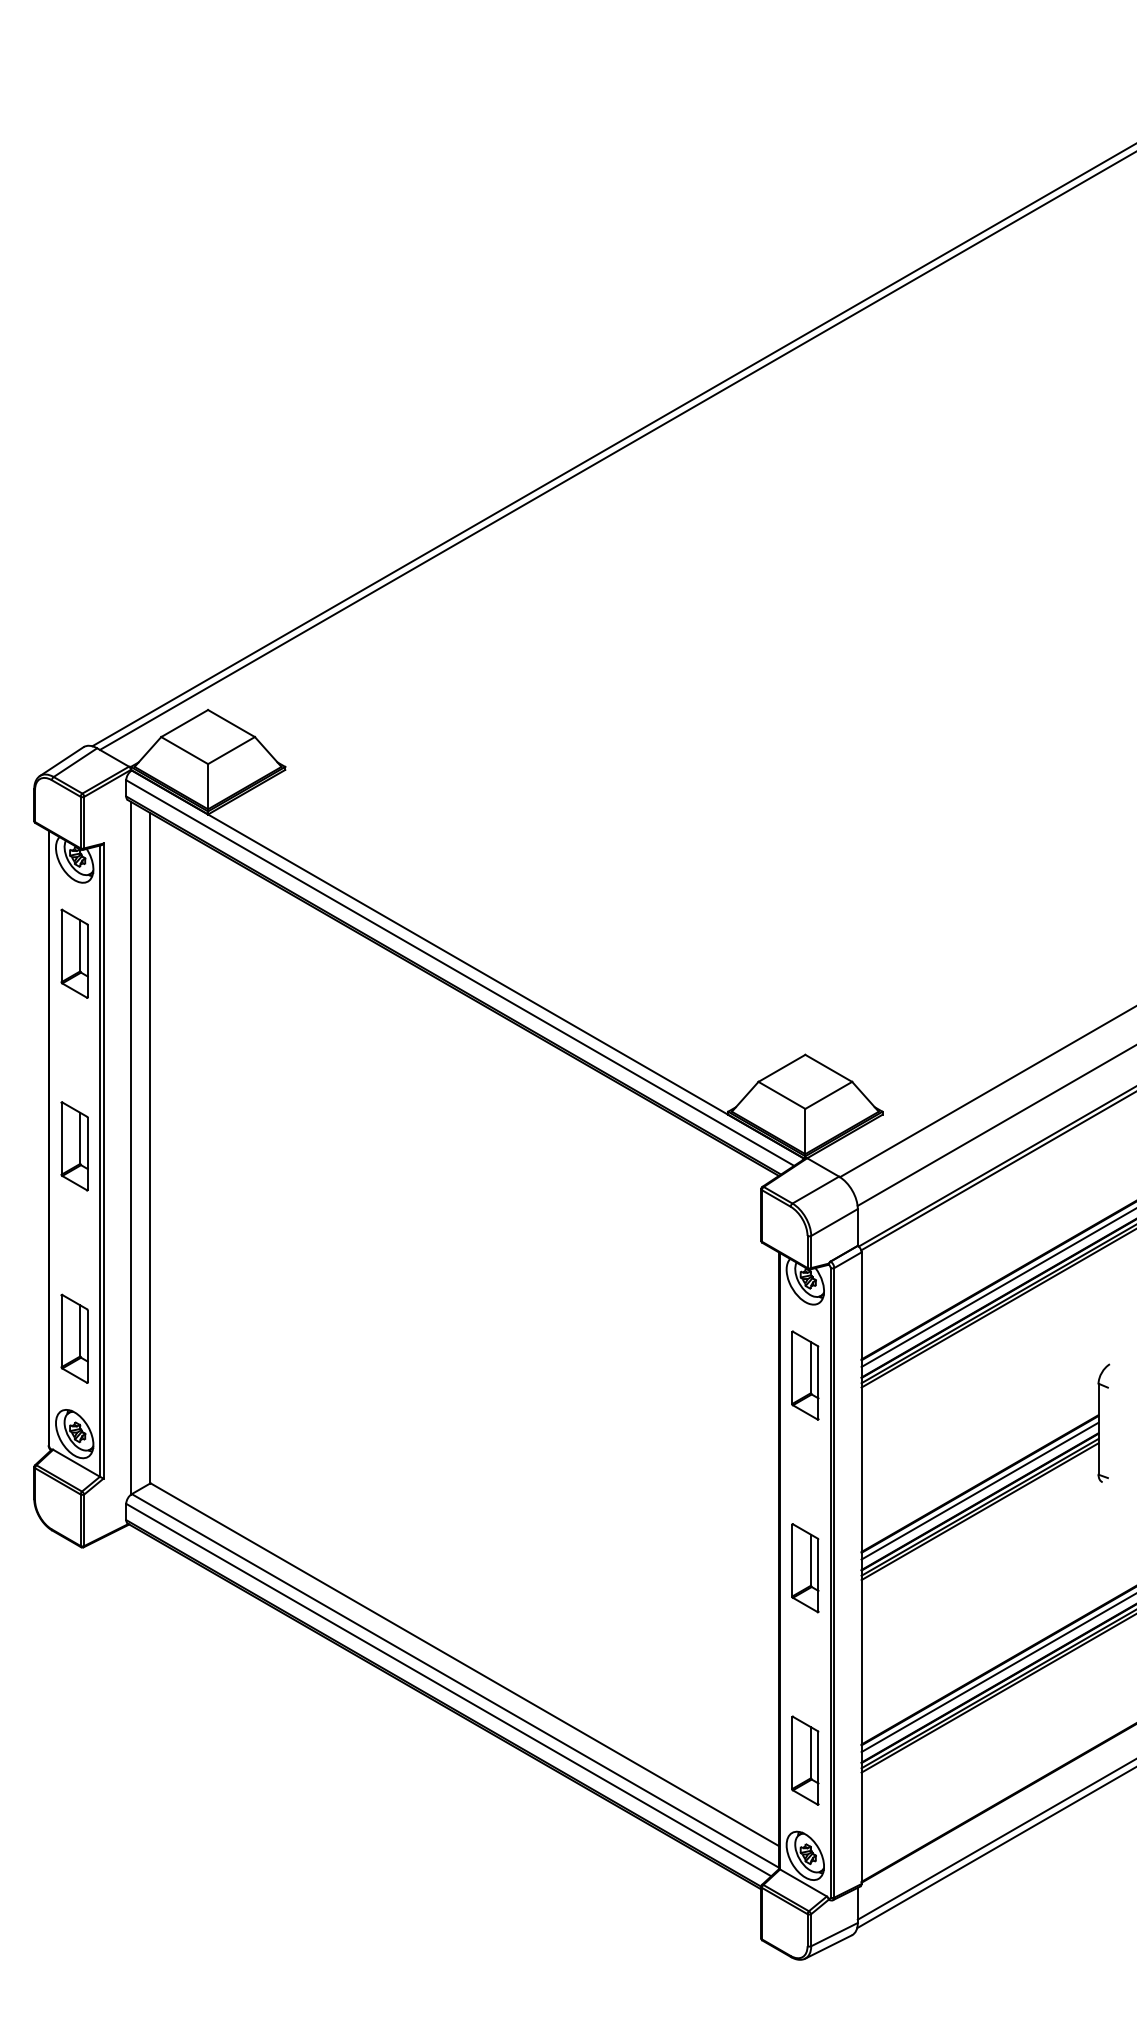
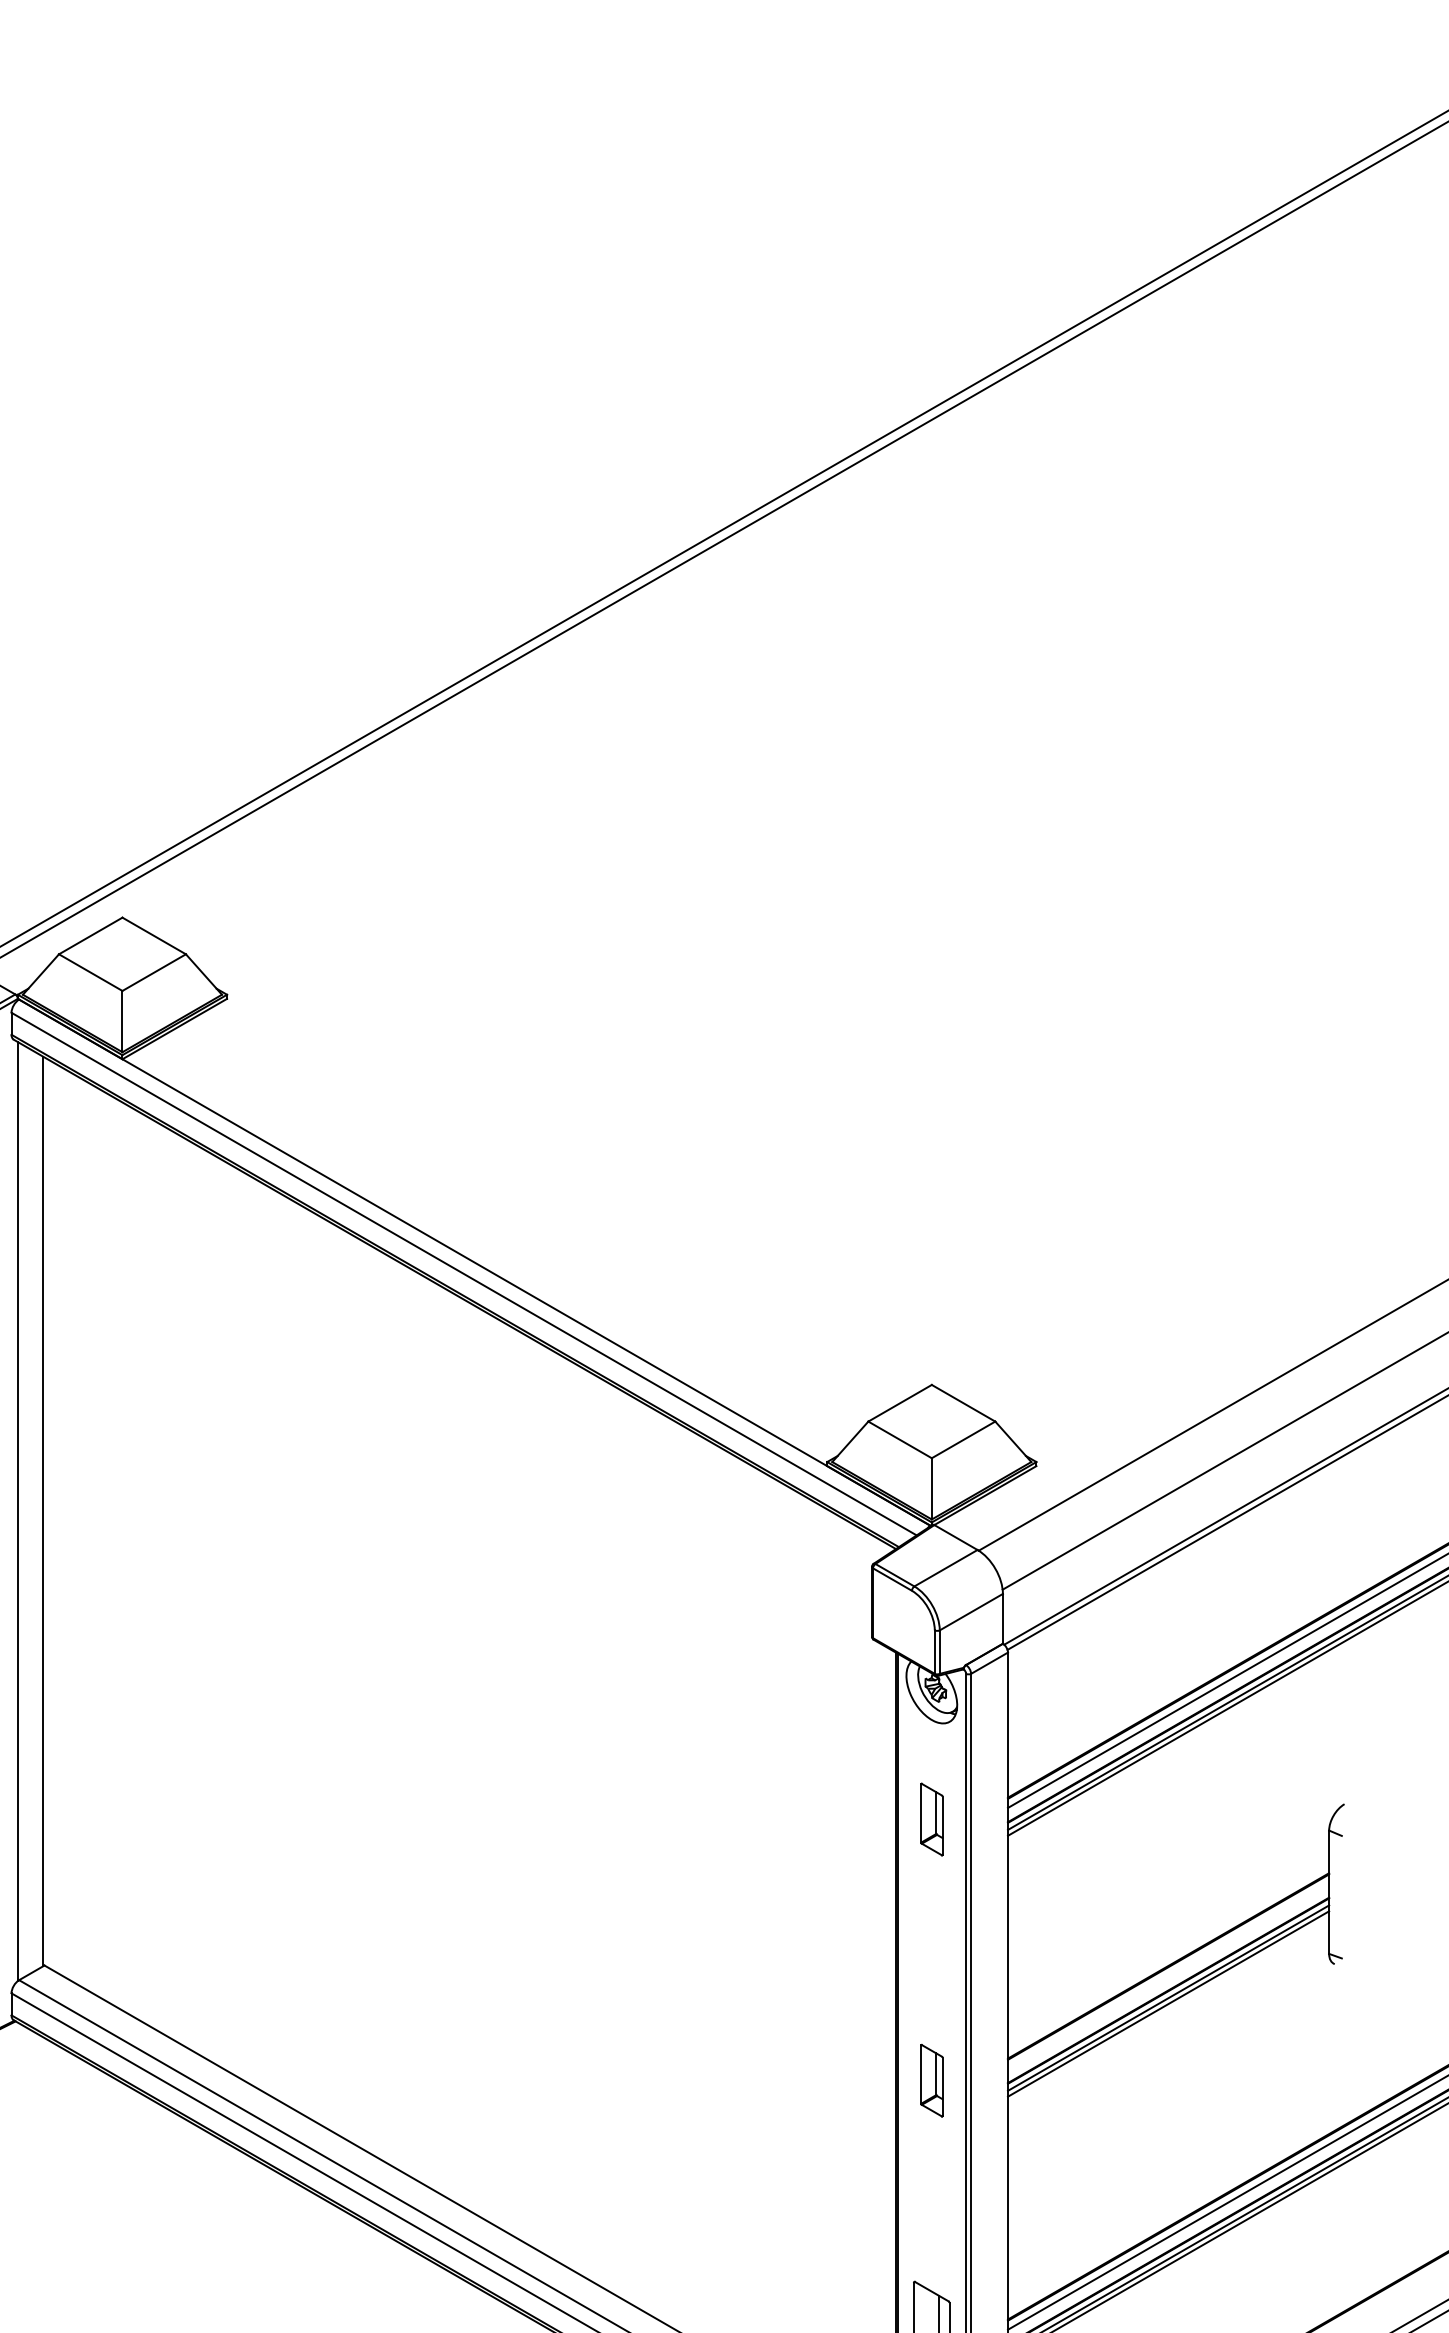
part: (805, 1375) -> (932, 1819), size x0.6
line: (979, 1490) -> (1167, 1975), removed
part: (805, 1568) -> (932, 2080), size x0.6

